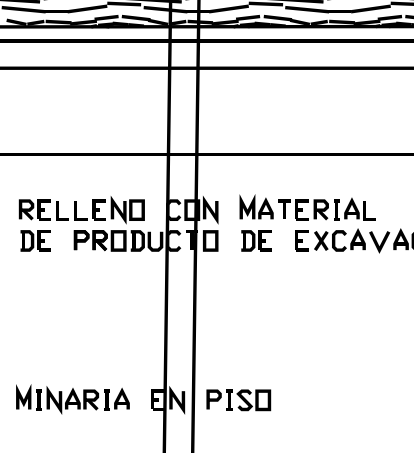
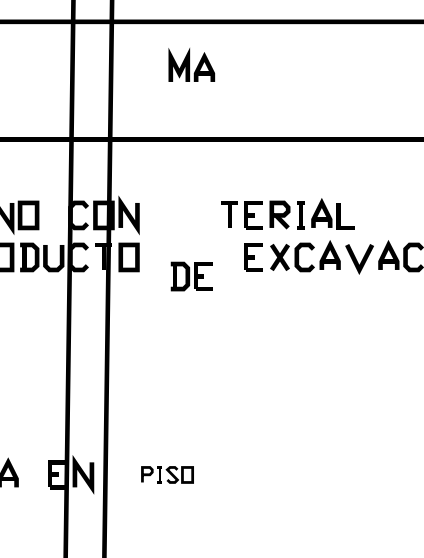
part: (256, 206) -> (191, 64), moved
part: (256, 240) -> (191, 275), moved
part: (238, 400) -> (167, 475), size x0.6

